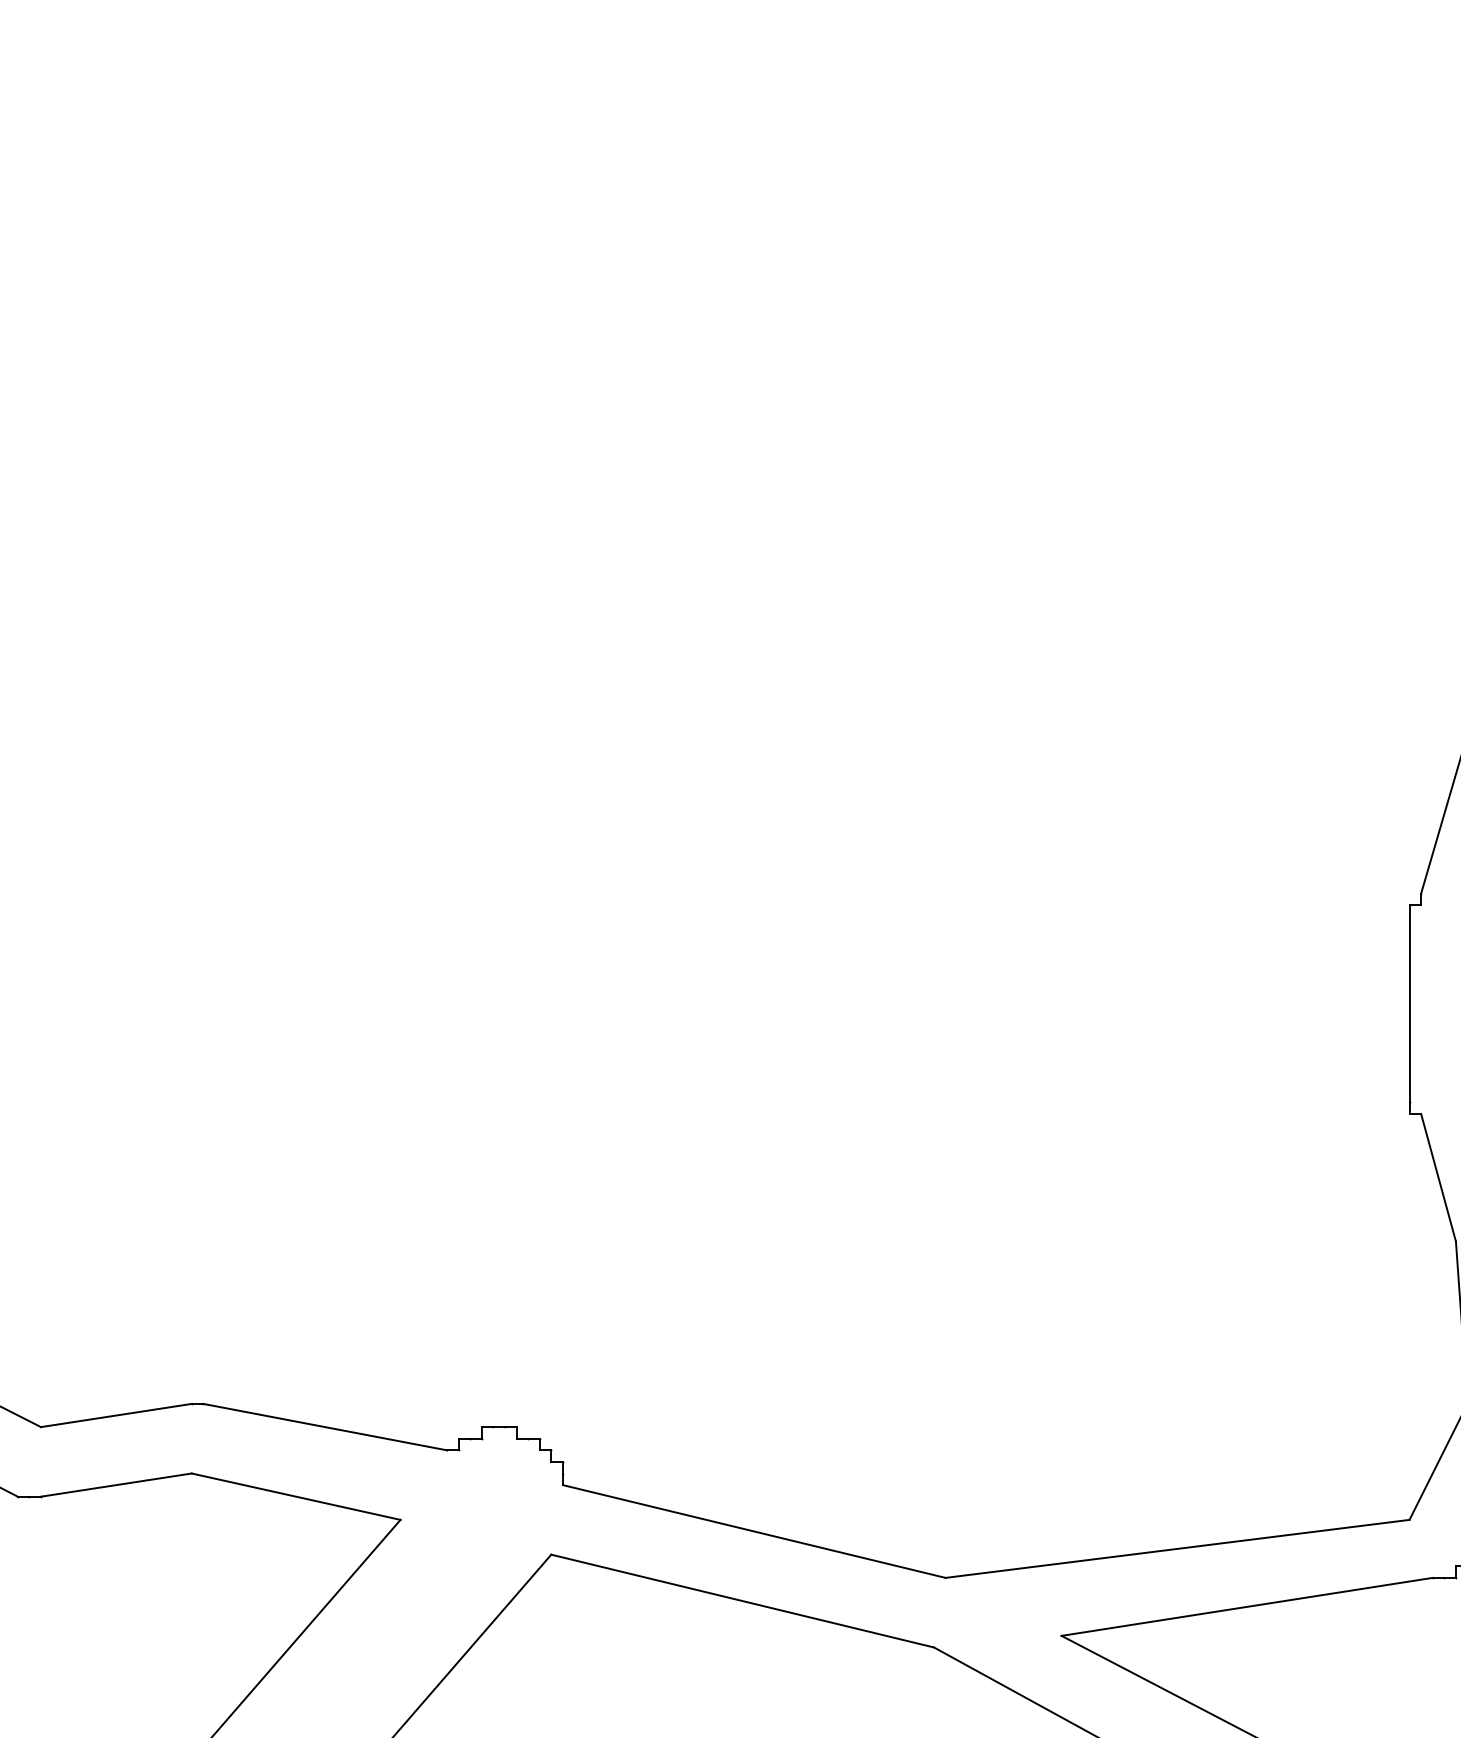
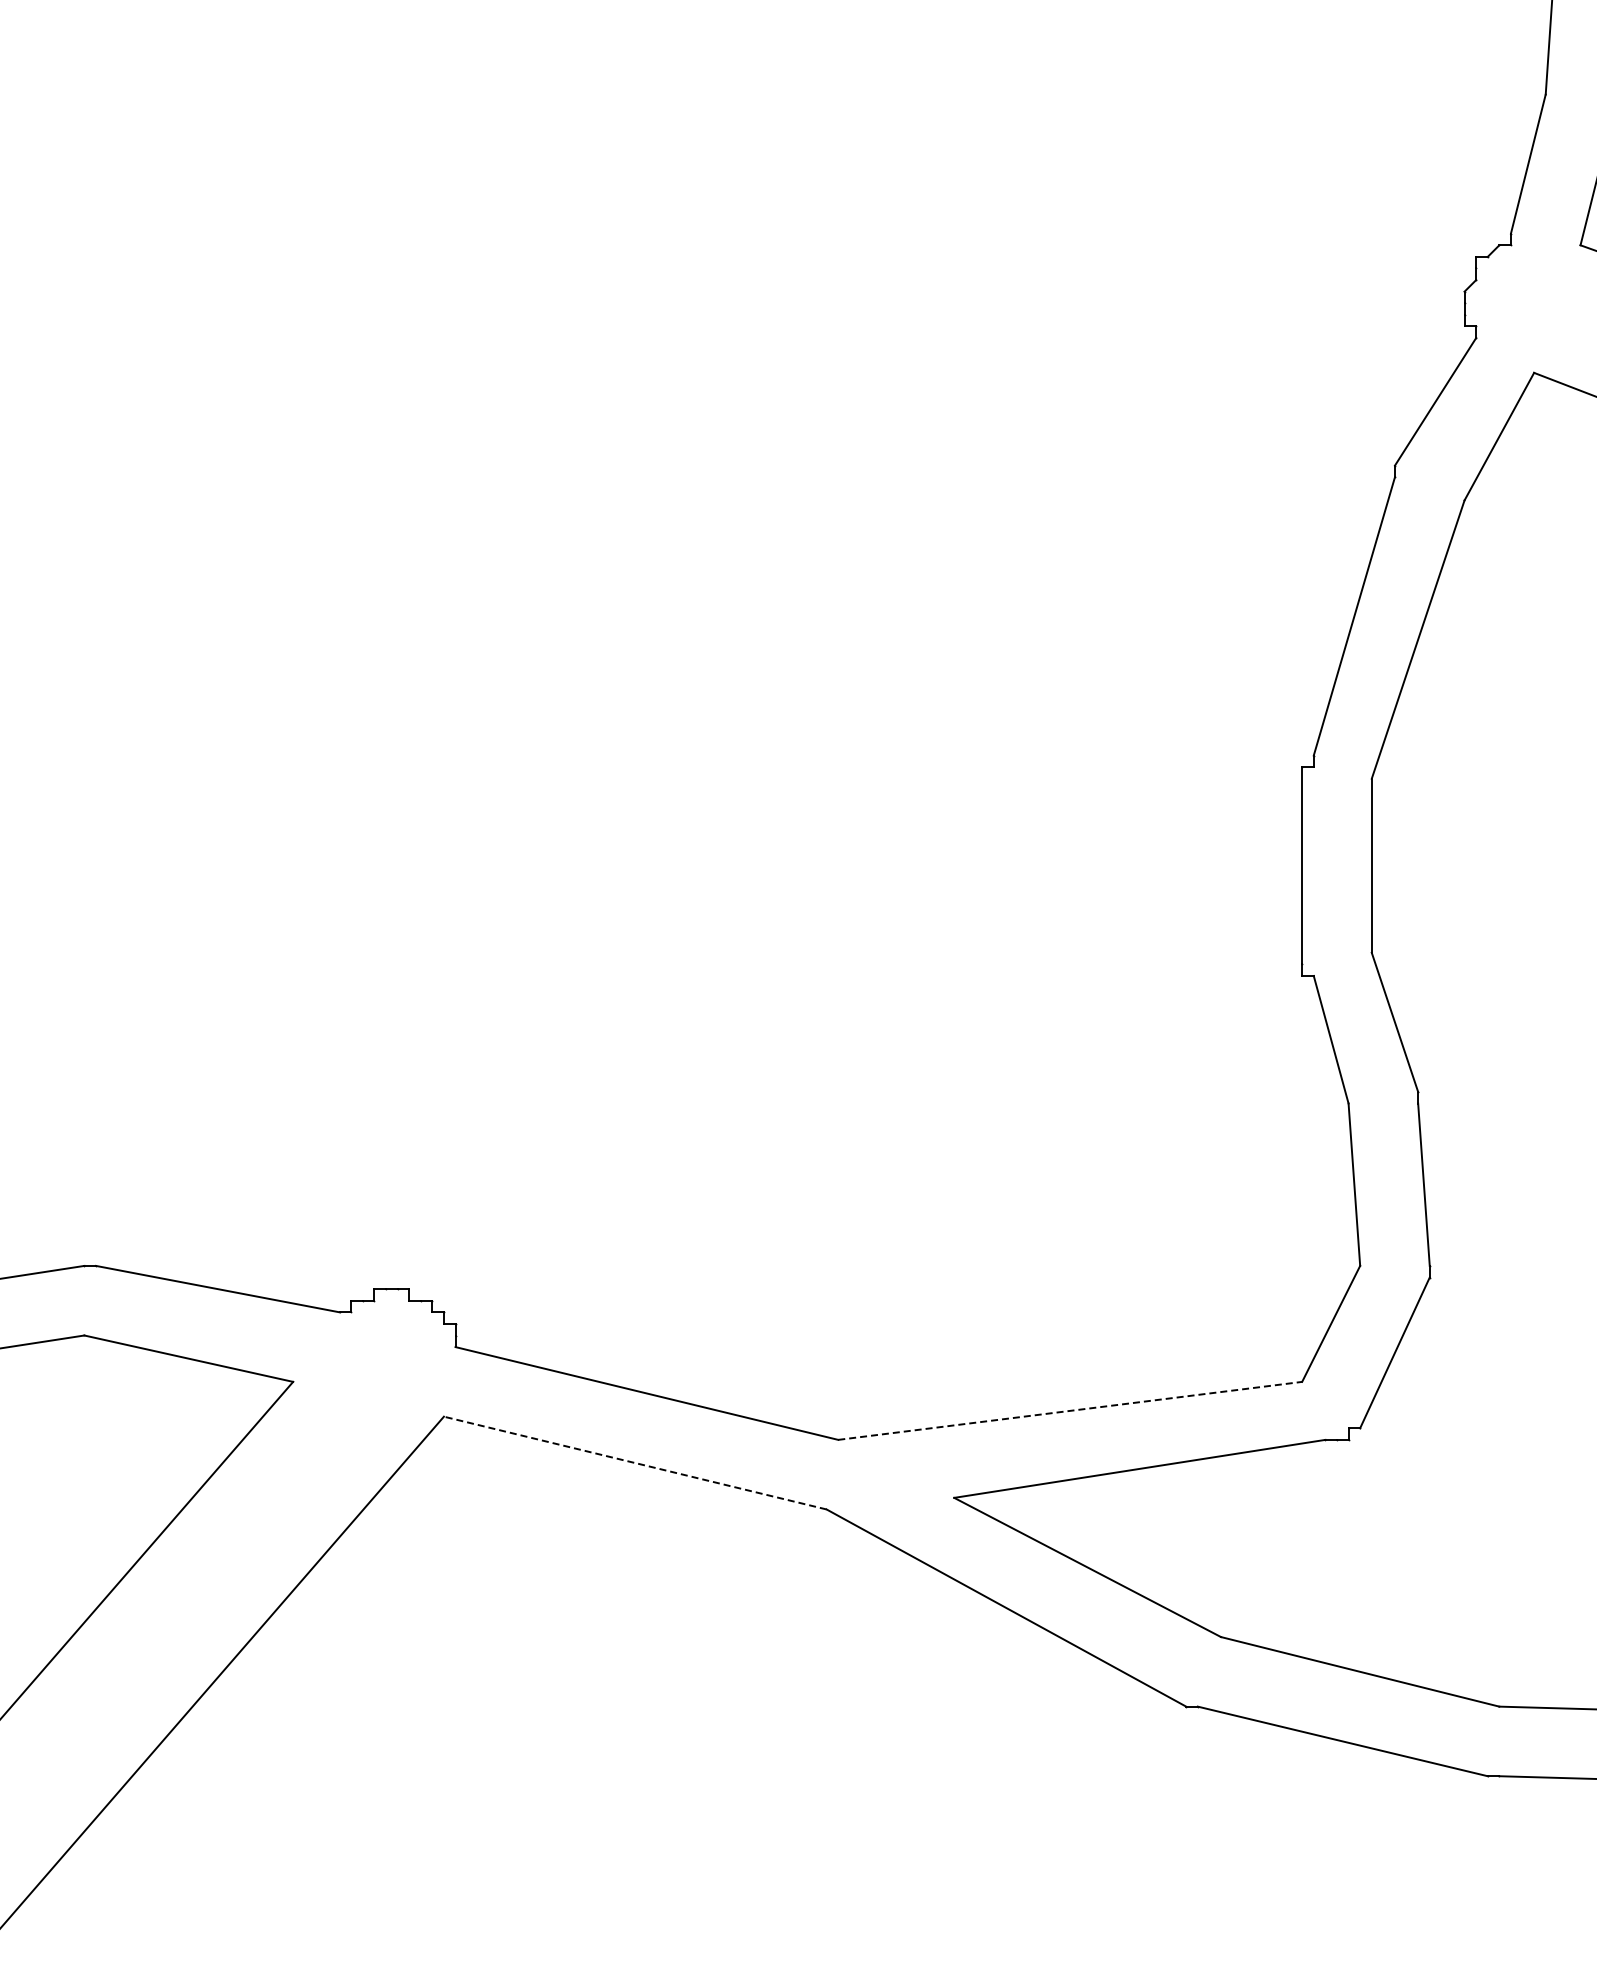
line: (1177, 1548) -> (1070, 1410), solid -> dashed
line: (742, 1601) -> (635, 1463), solid -> dashed

